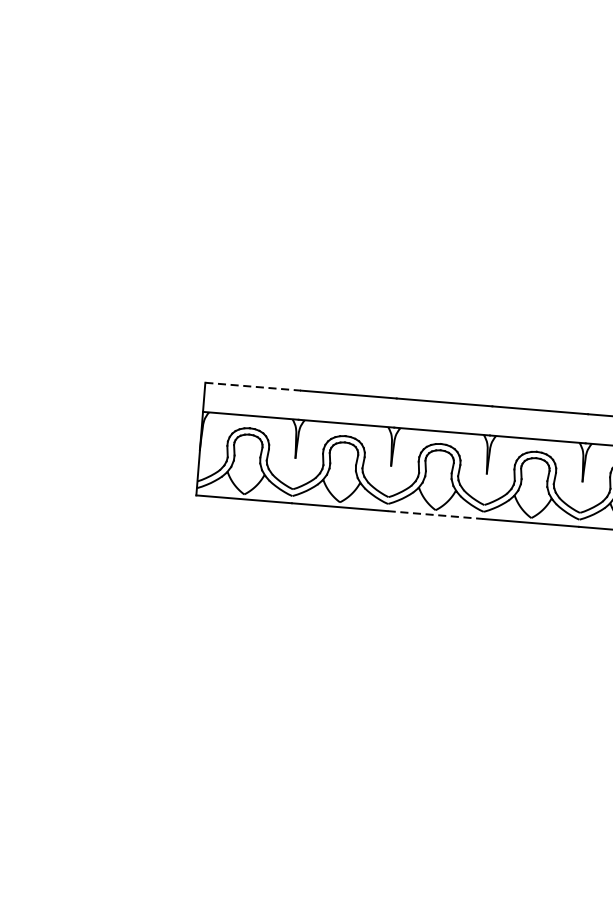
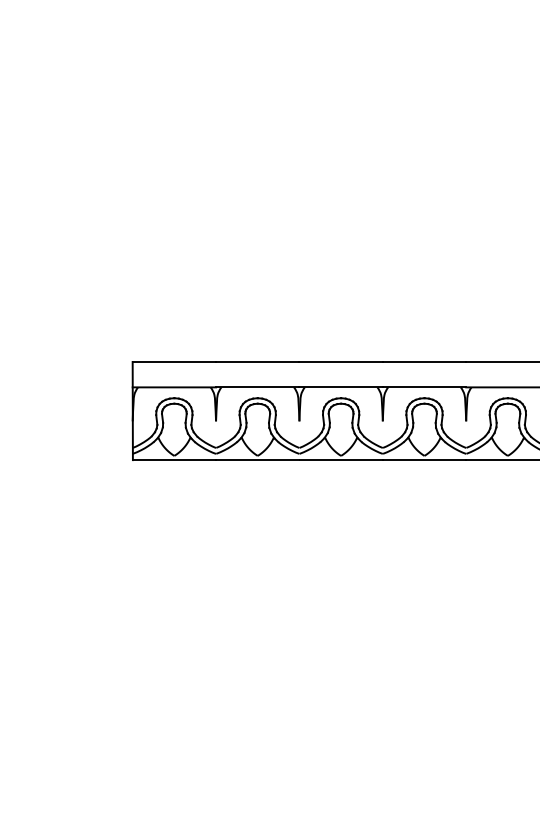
line: (253, 387) -> (174, 362), dashed -> solid
line: (435, 515) -> (341, 460), dashed -> solid

